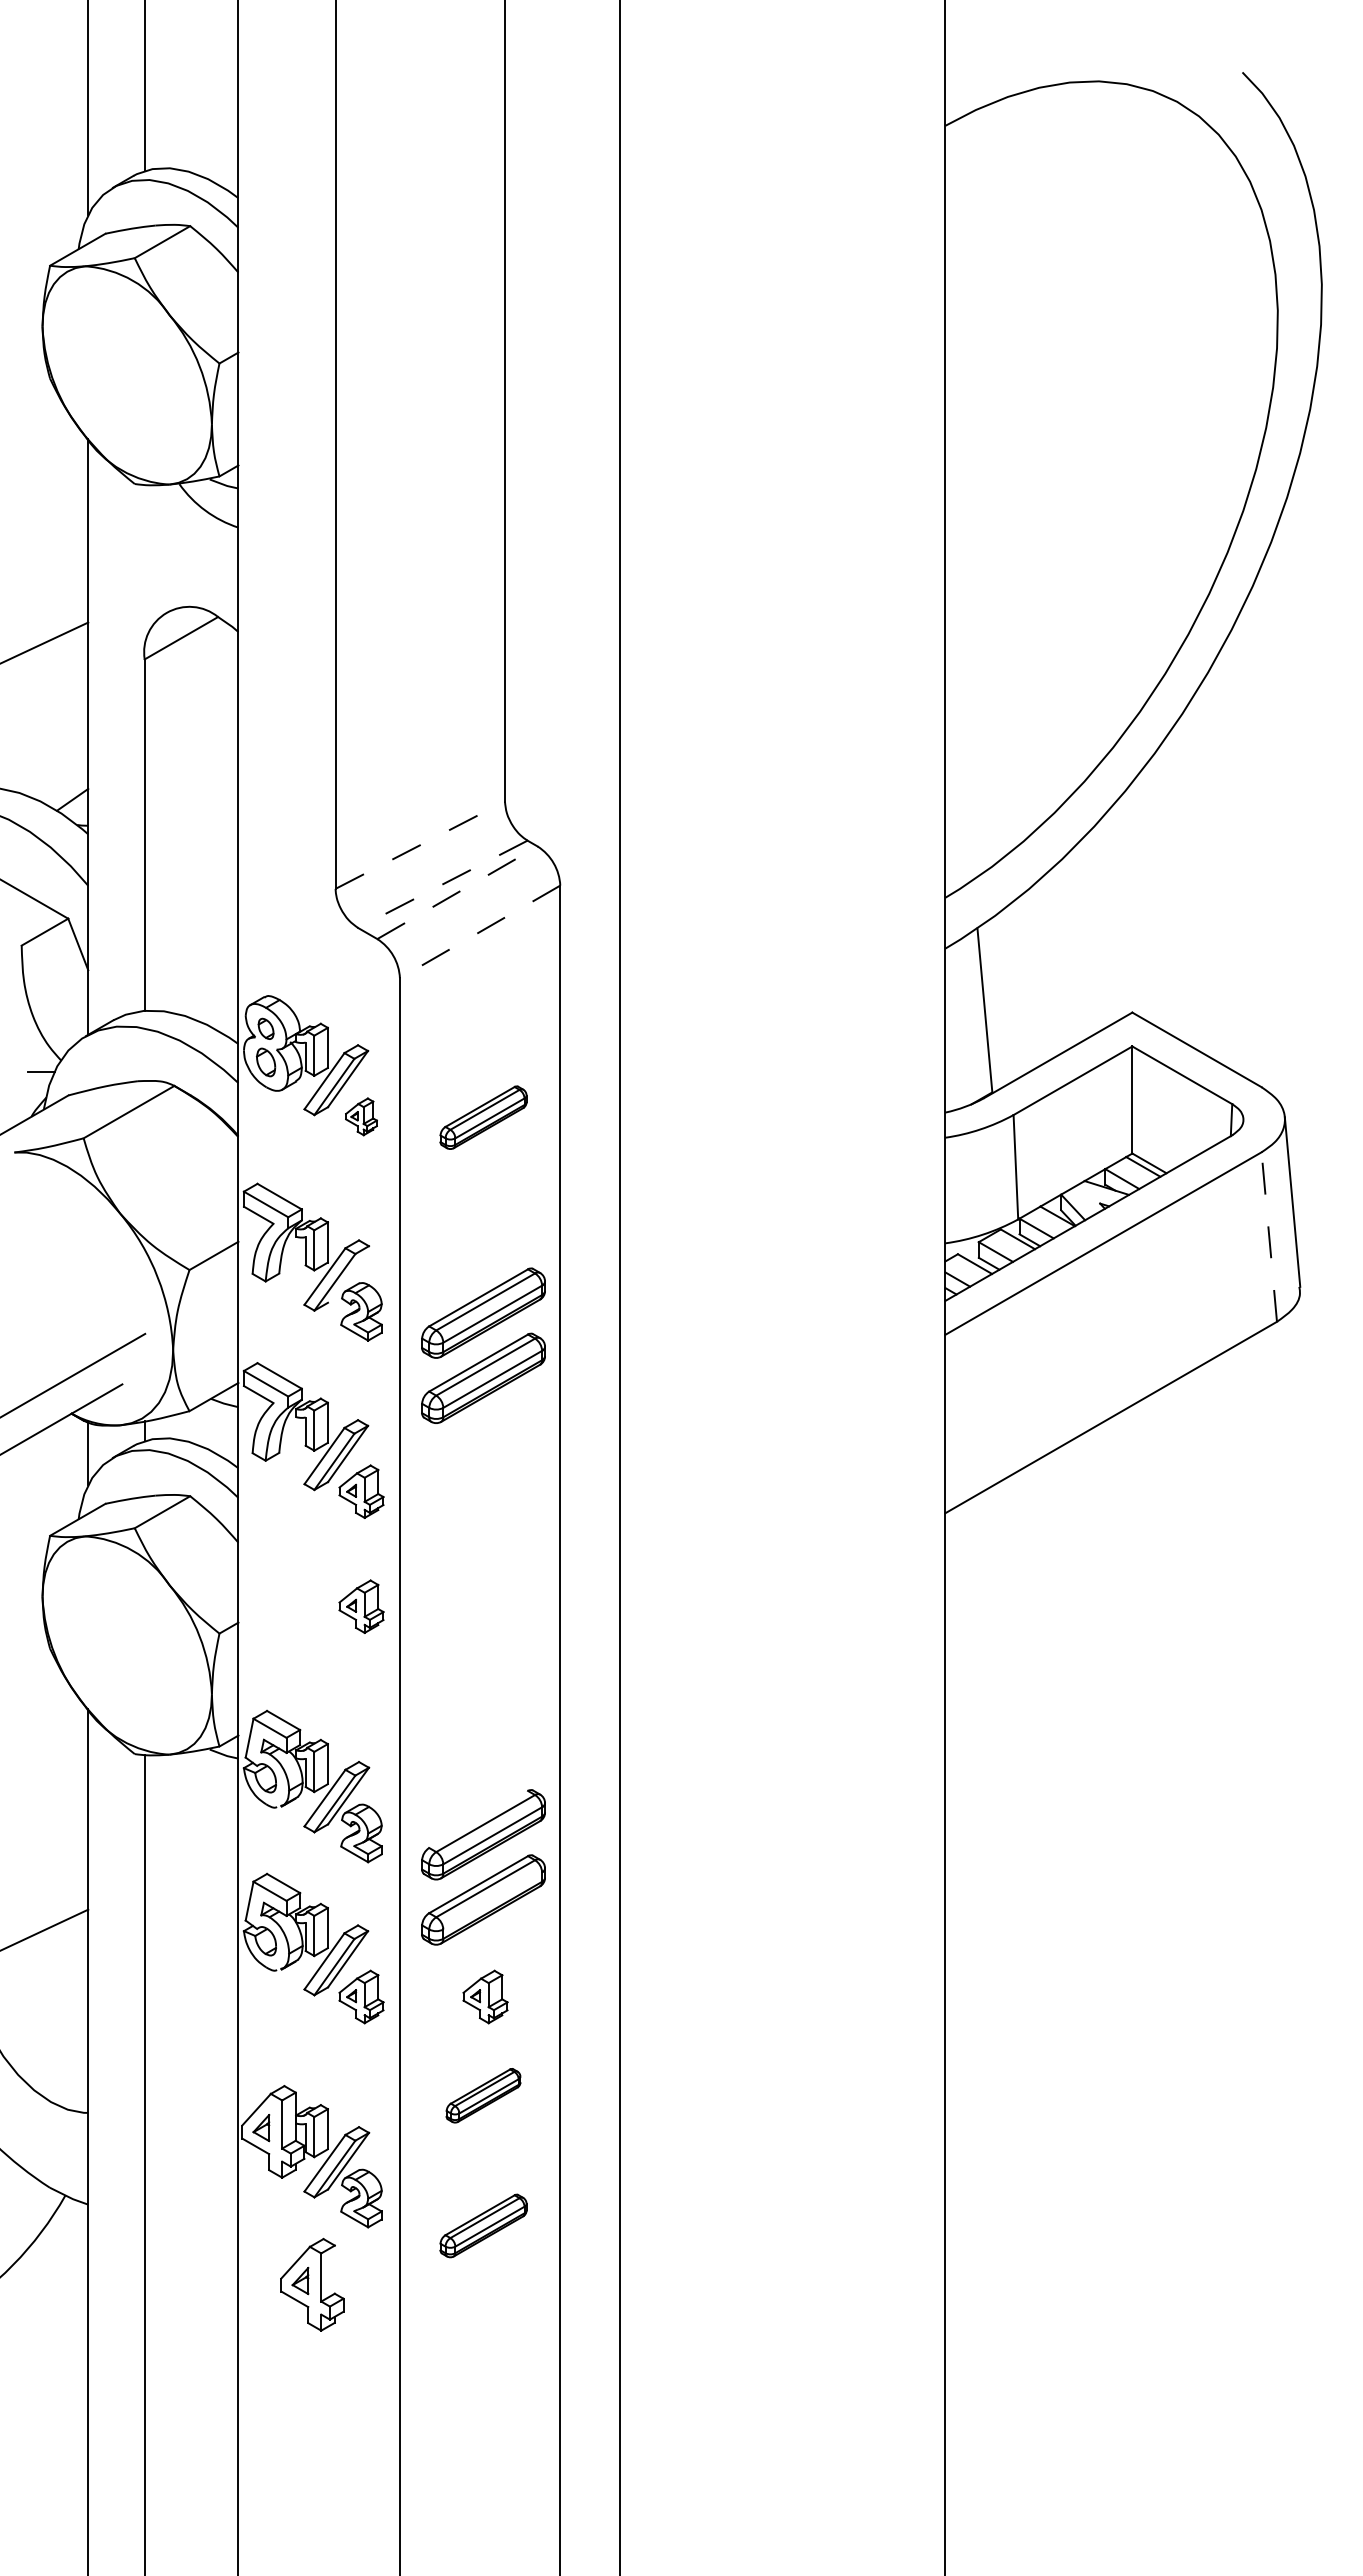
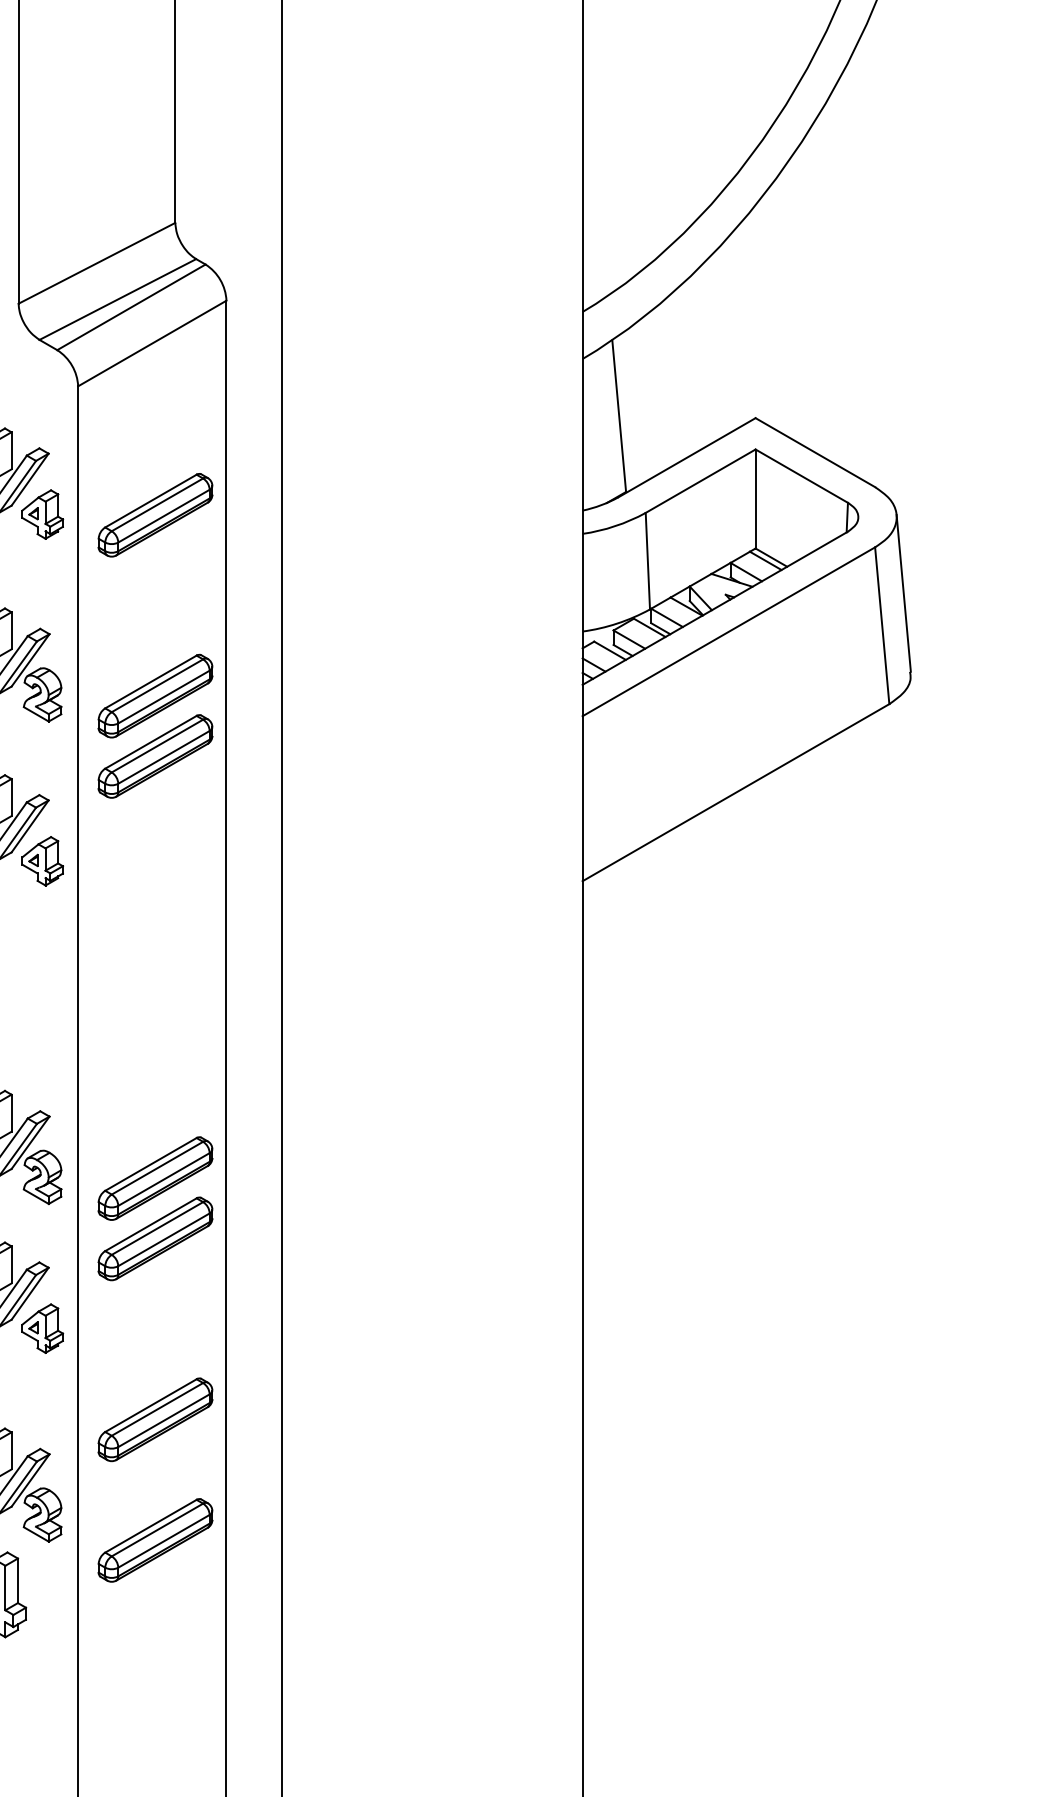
line: (420, 844) -> (97, 262), dashed -> solid
line: (442, 884) -> (117, 299), dashed -> solid
line: (457, 892) -> (131, 307), dashed -> solid
line: (480, 931) -> (152, 343), dashed -> solid
part: (361, 1116) -> (42, 514), size x1.43
part: (483, 1117) -> (155, 515), size x1.43
line: (1269, 1236) -> (882, 625), dashed -> solid
line: (348, 1274) -> (30, 660), added
part: (361, 1606) -> (42, 967), removed
line: (478, 1819) -> (150, 1164), added
line: (492, 1900) -> (163, 1239), added
part: (485, 1996) -> (157, 1328), removed
part: (483, 2095) -> (155, 1419), size x1.67
part: (483, 2225) -> (155, 1539), size x1.43
line: (334, 2269) -> (17, 1580), added

